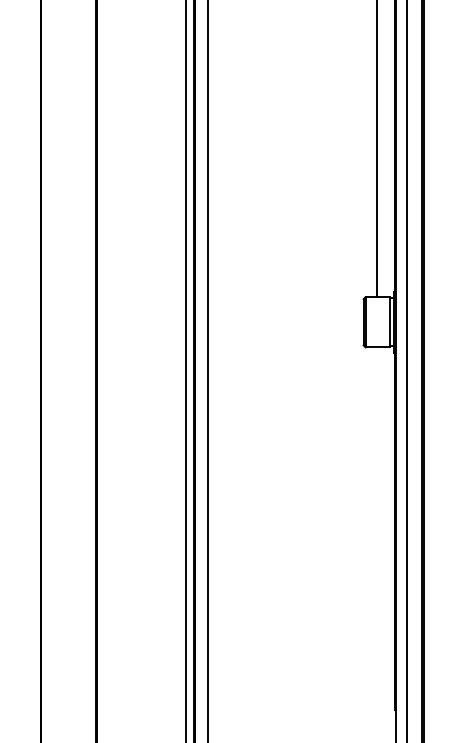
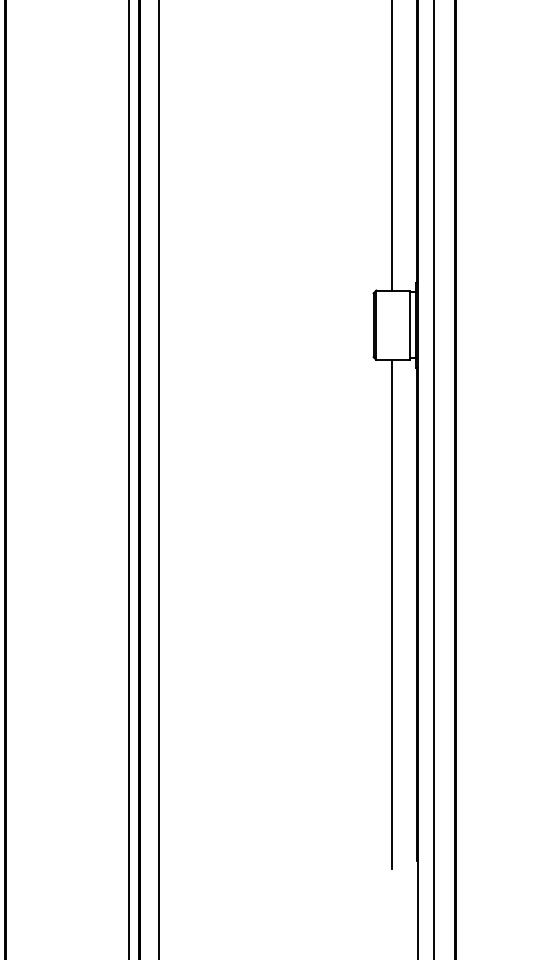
line: (377, 531) -> (392, 614), added

